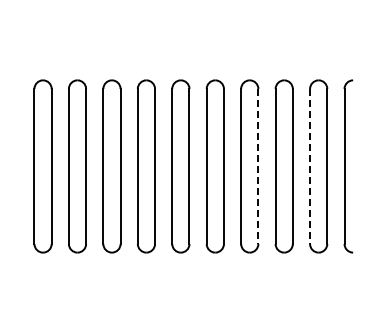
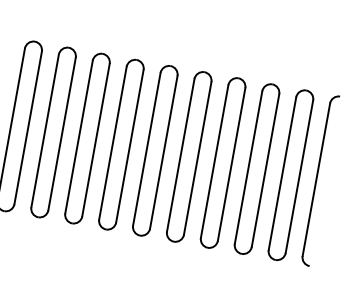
line: (258, 166) -> (231, 164), dashed -> solid
line: (310, 166) -> (282, 173), dashed -> solid

